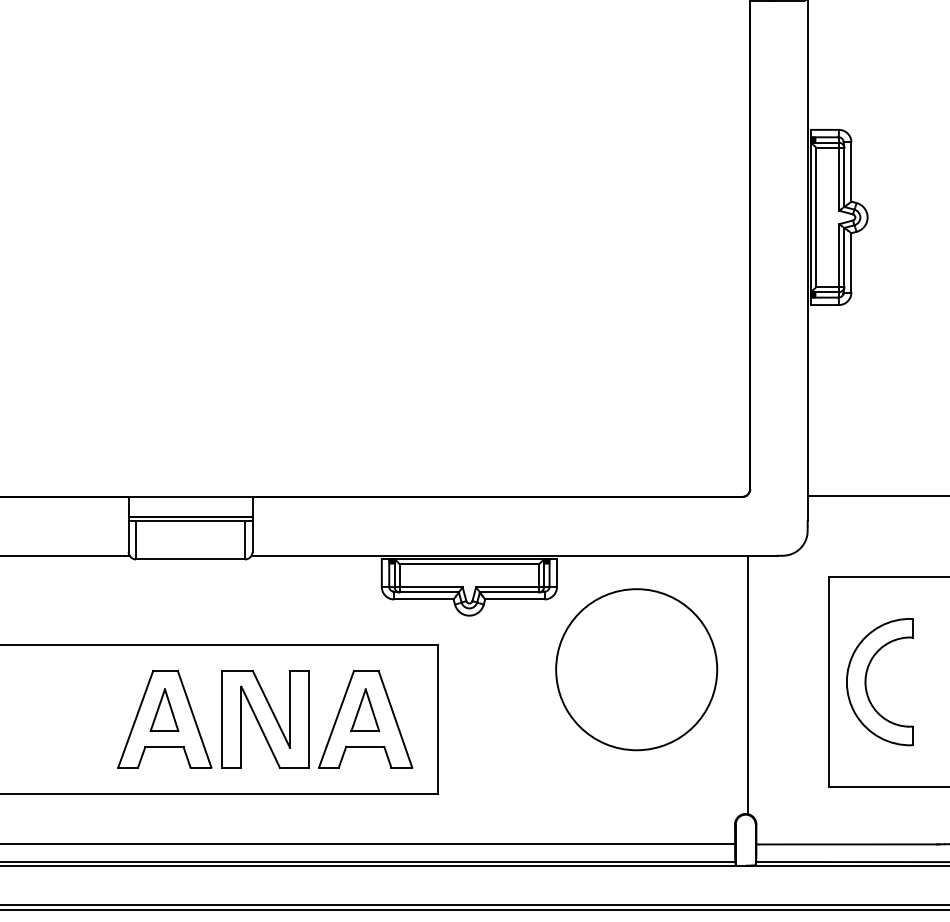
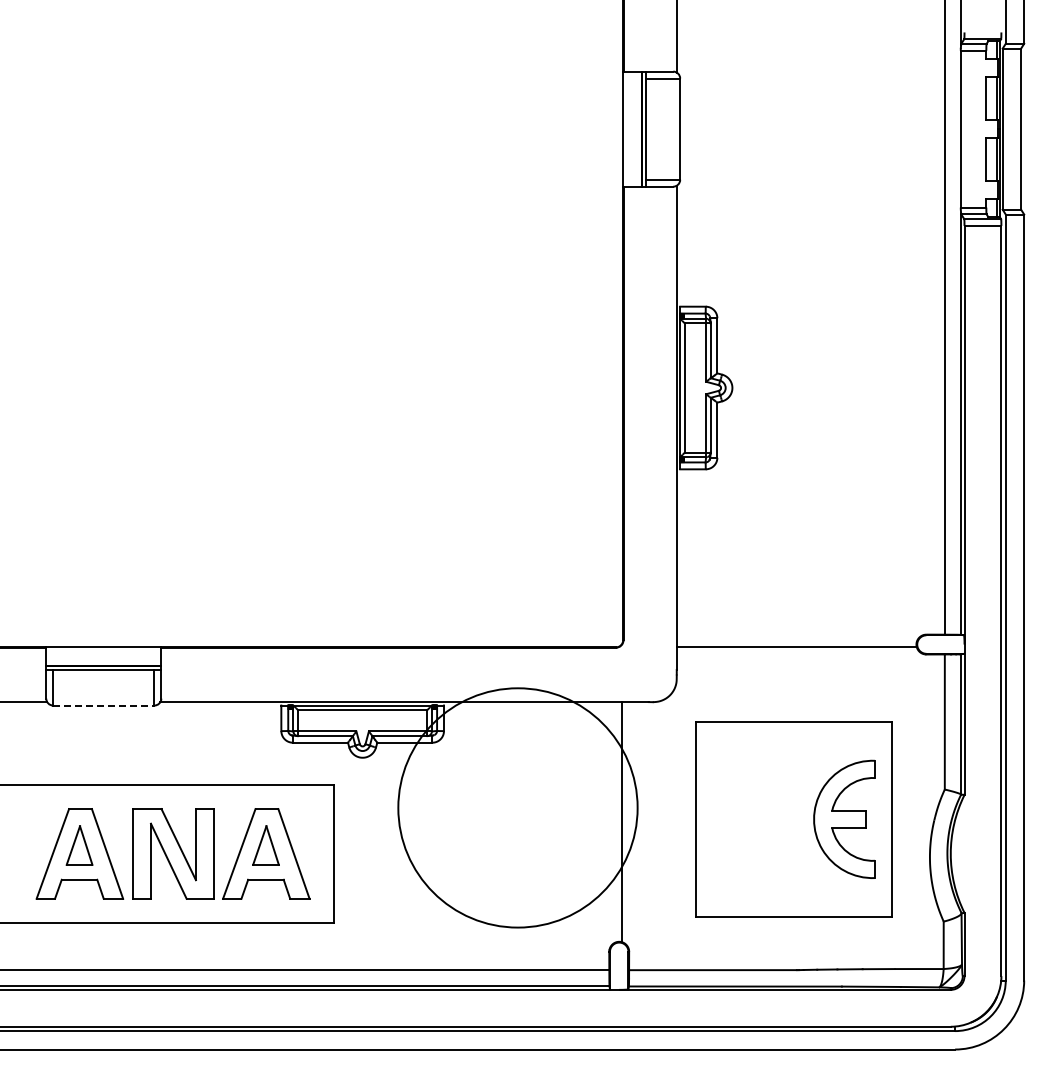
line: (190, 559) -> (103, 705), solid -> dashed
circle: (636, 669) -> (517, 807), size x1.6
part: (866, 681) -> (731, 818), removed

